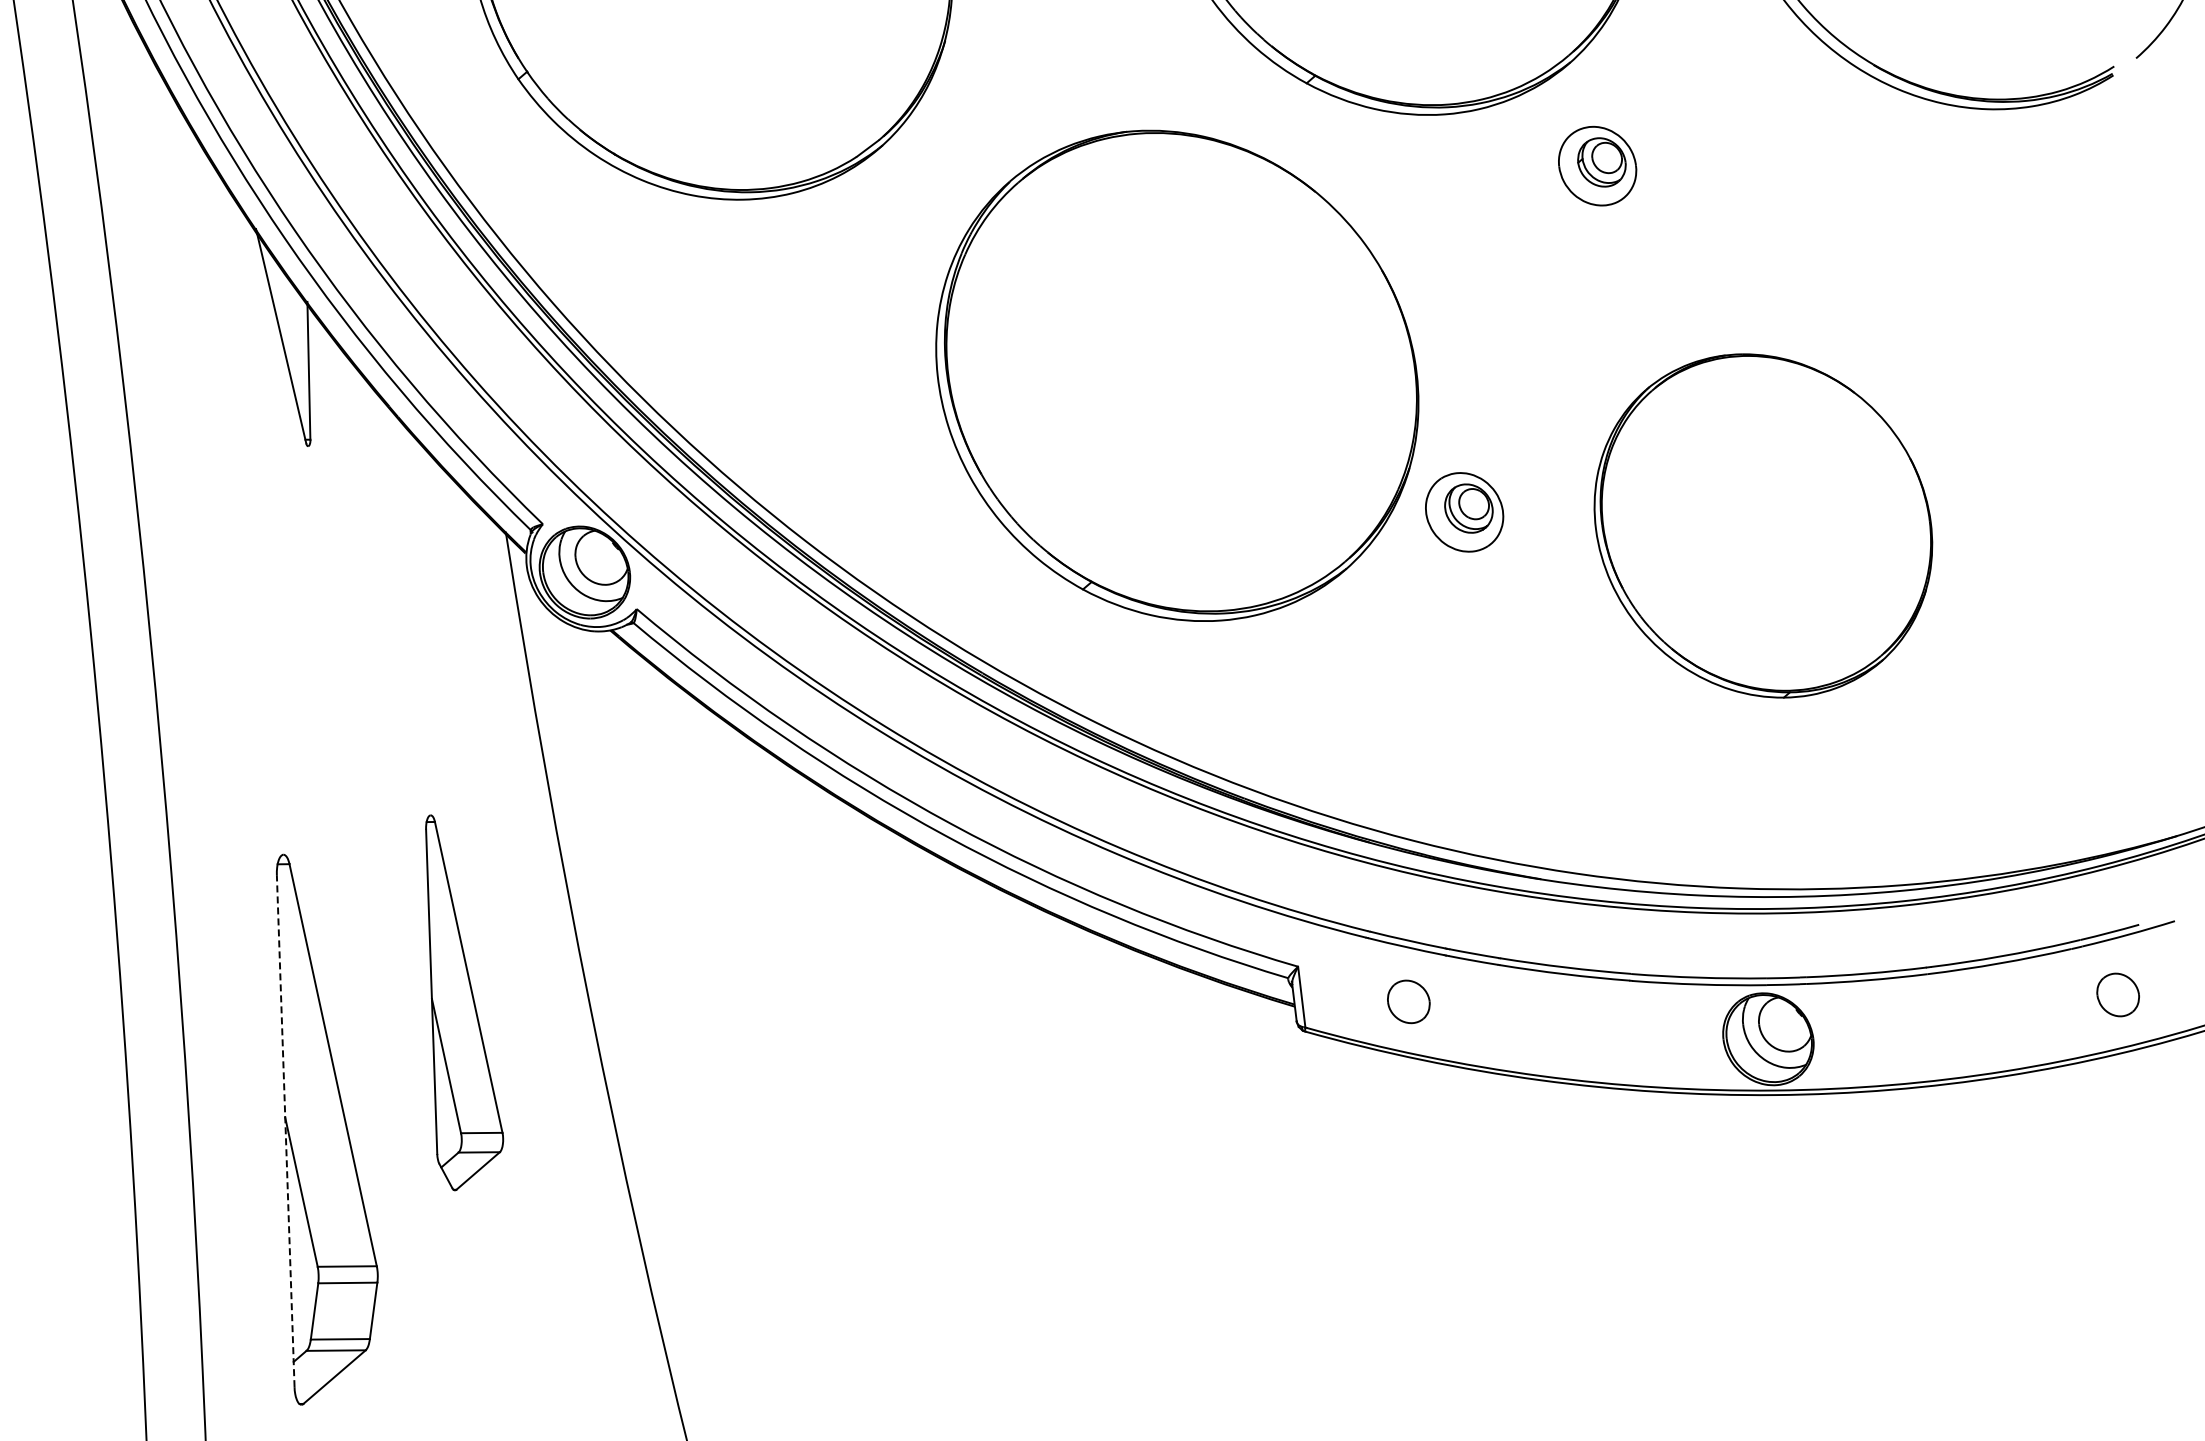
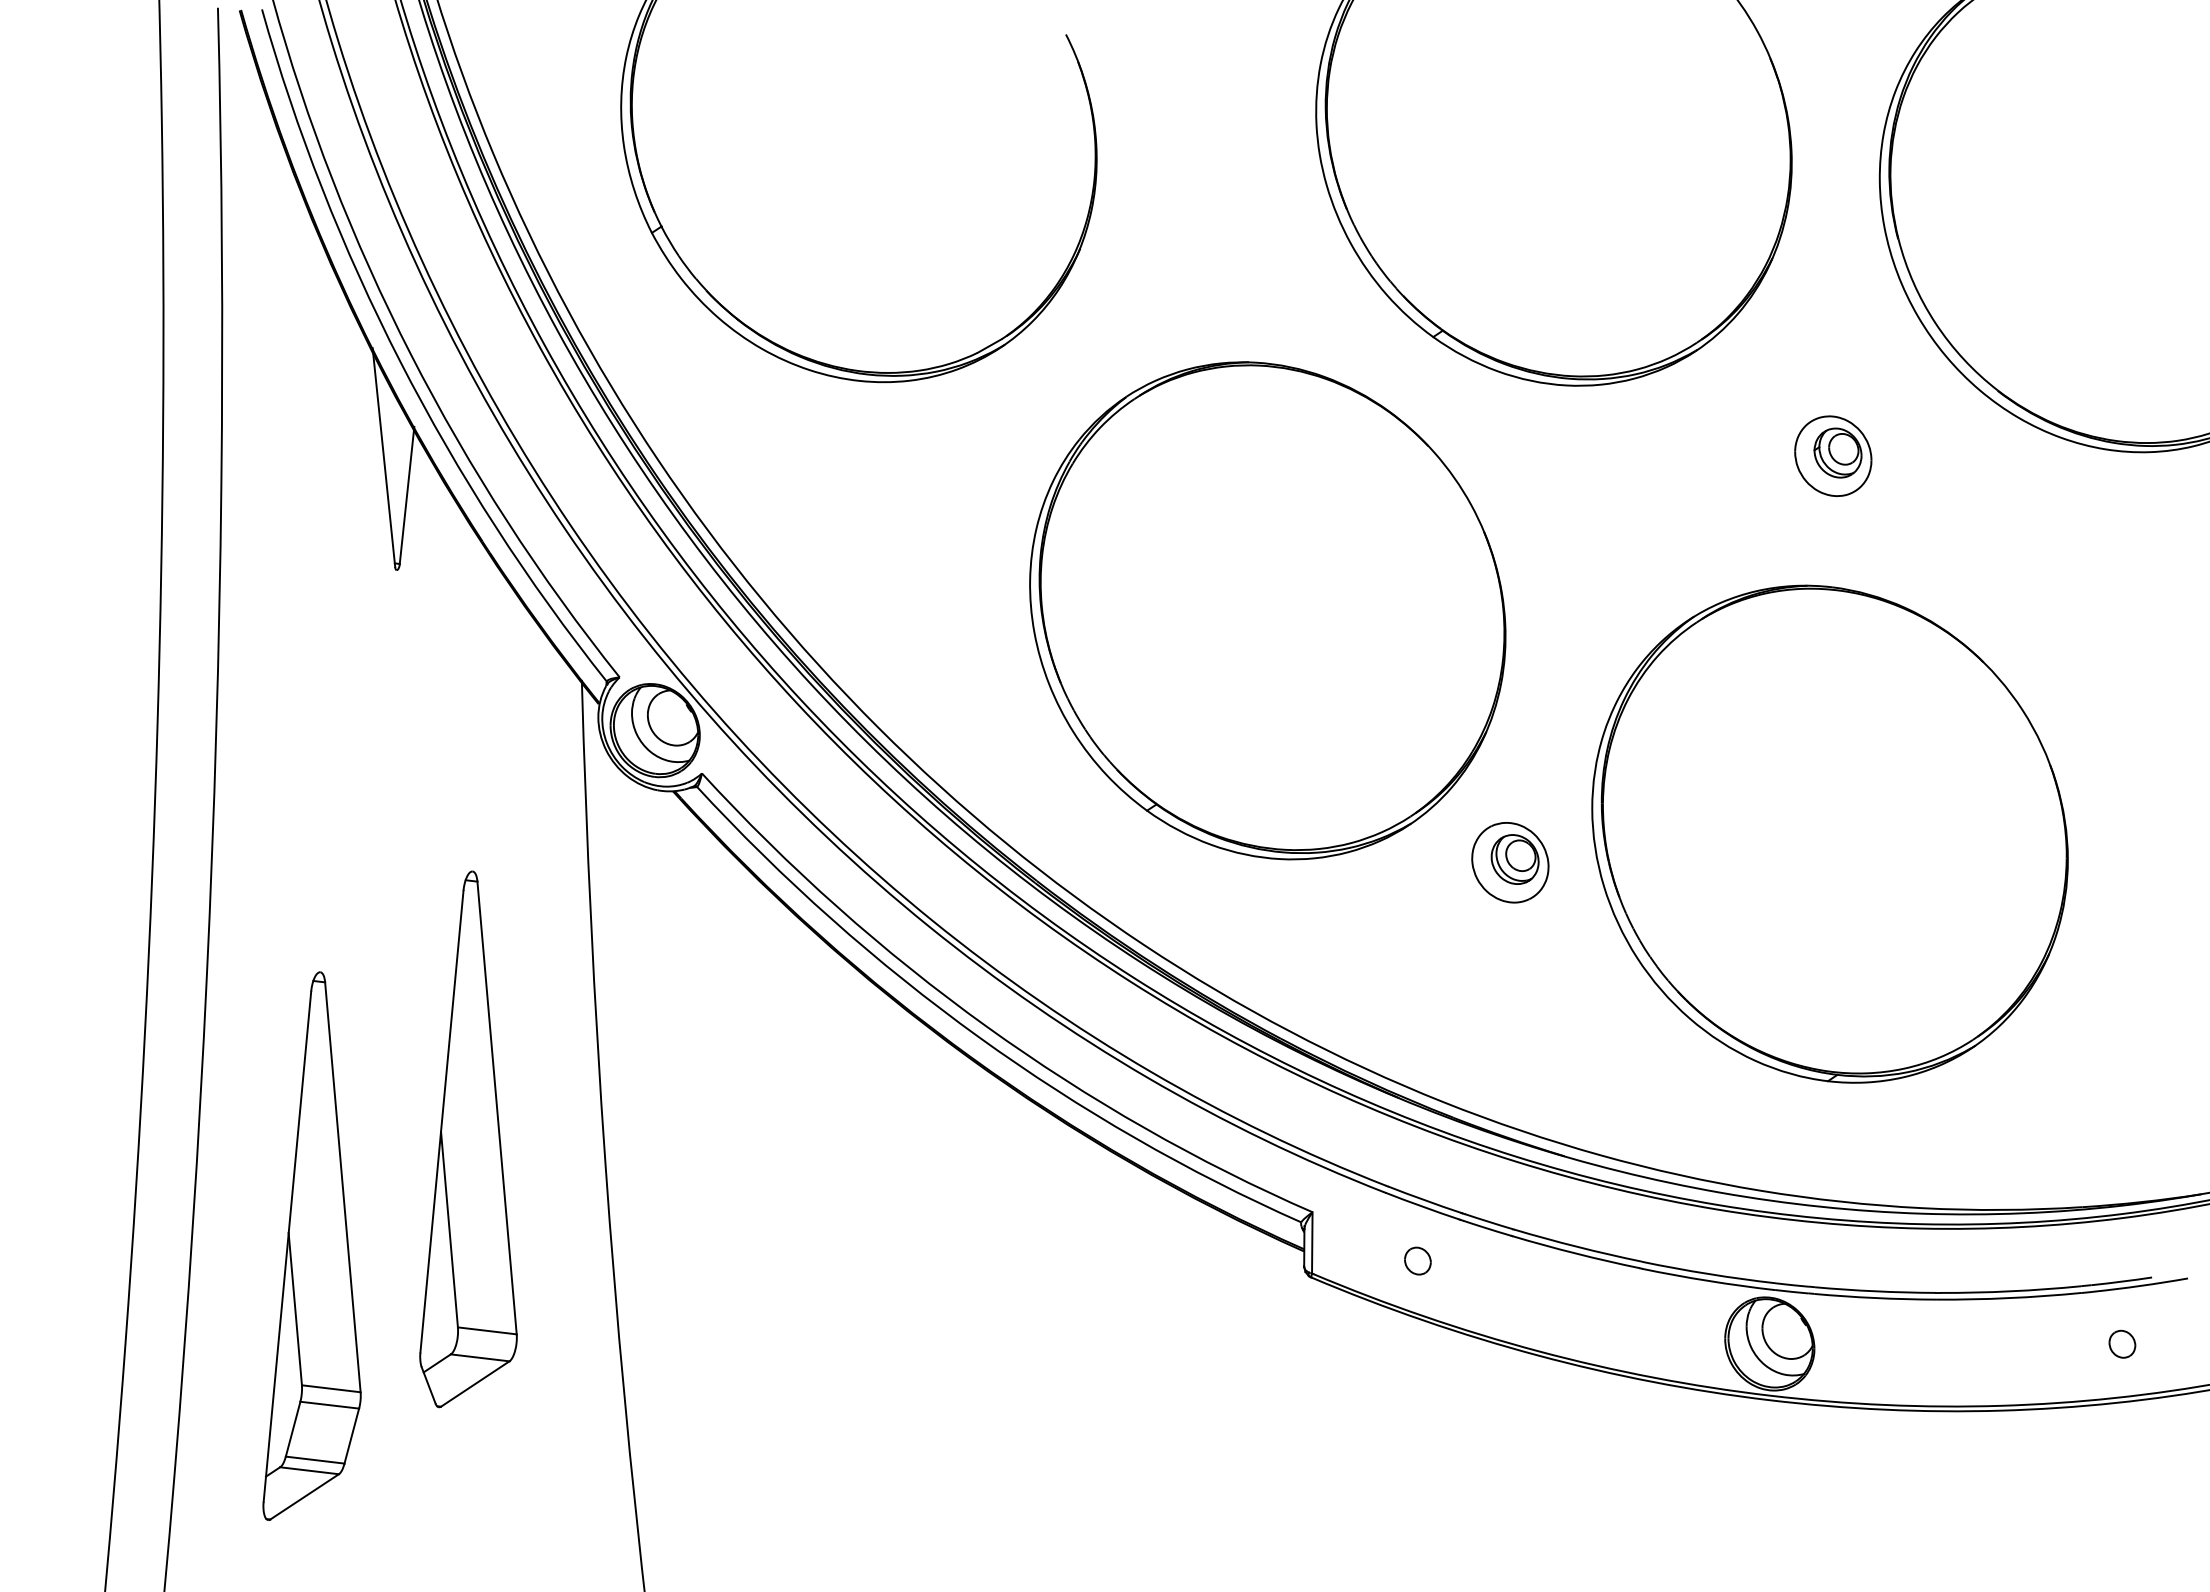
part: (1597, 166) -> (1833, 456), moved
part: (1464, 512) -> (1510, 862), moved
part: (1762, 525) -> (1829, 833), size x1.43
part: (2118, 994) -> (2122, 1343), size x0.62
part: (451, 1001) -> (468, 1139), size x1.43
part: (1408, 1001) -> (1417, 1260), size x0.62
line: (285, 1130) -> (287, 1246), dashed -> solid

